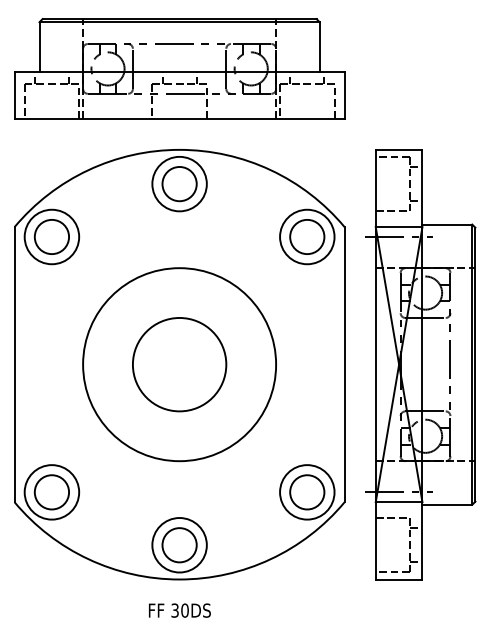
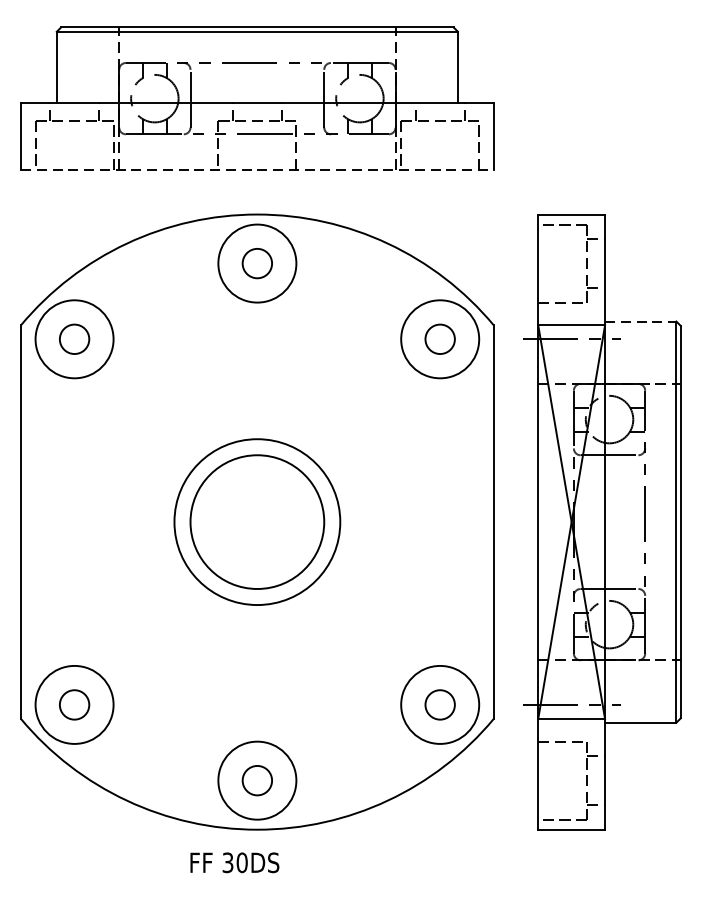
line: (180, 118) -> (258, 169), solid -> dashed
circle: (179, 183) -> (257, 262), size x0.6
line: (447, 224) -> (640, 321), solid -> dashed
circle: (51, 236) -> (73, 338), size x0.6
circle: (307, 236) -> (440, 338), size x0.6
circle: (179, 364) -> (257, 521), size x0.6
circle: (51, 492) -> (73, 705), size x0.6
circle: (307, 492) -> (440, 705), size x0.6
circle: (179, 545) -> (257, 781), size x0.6
text: (179, 610) -> (234, 862), moved

